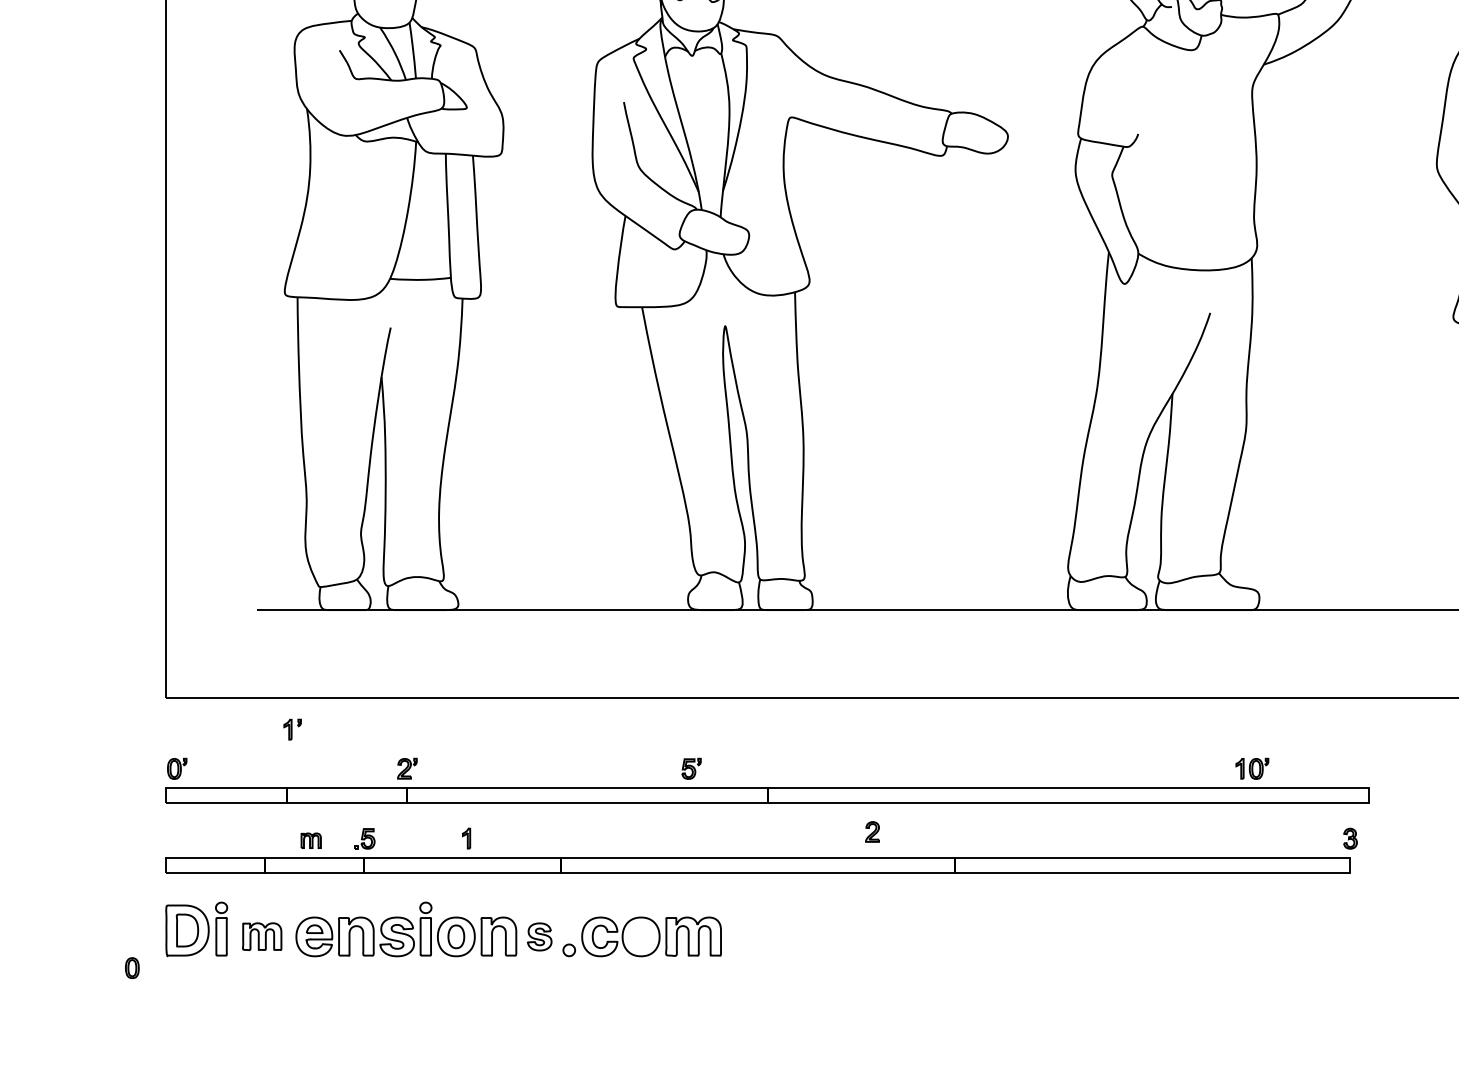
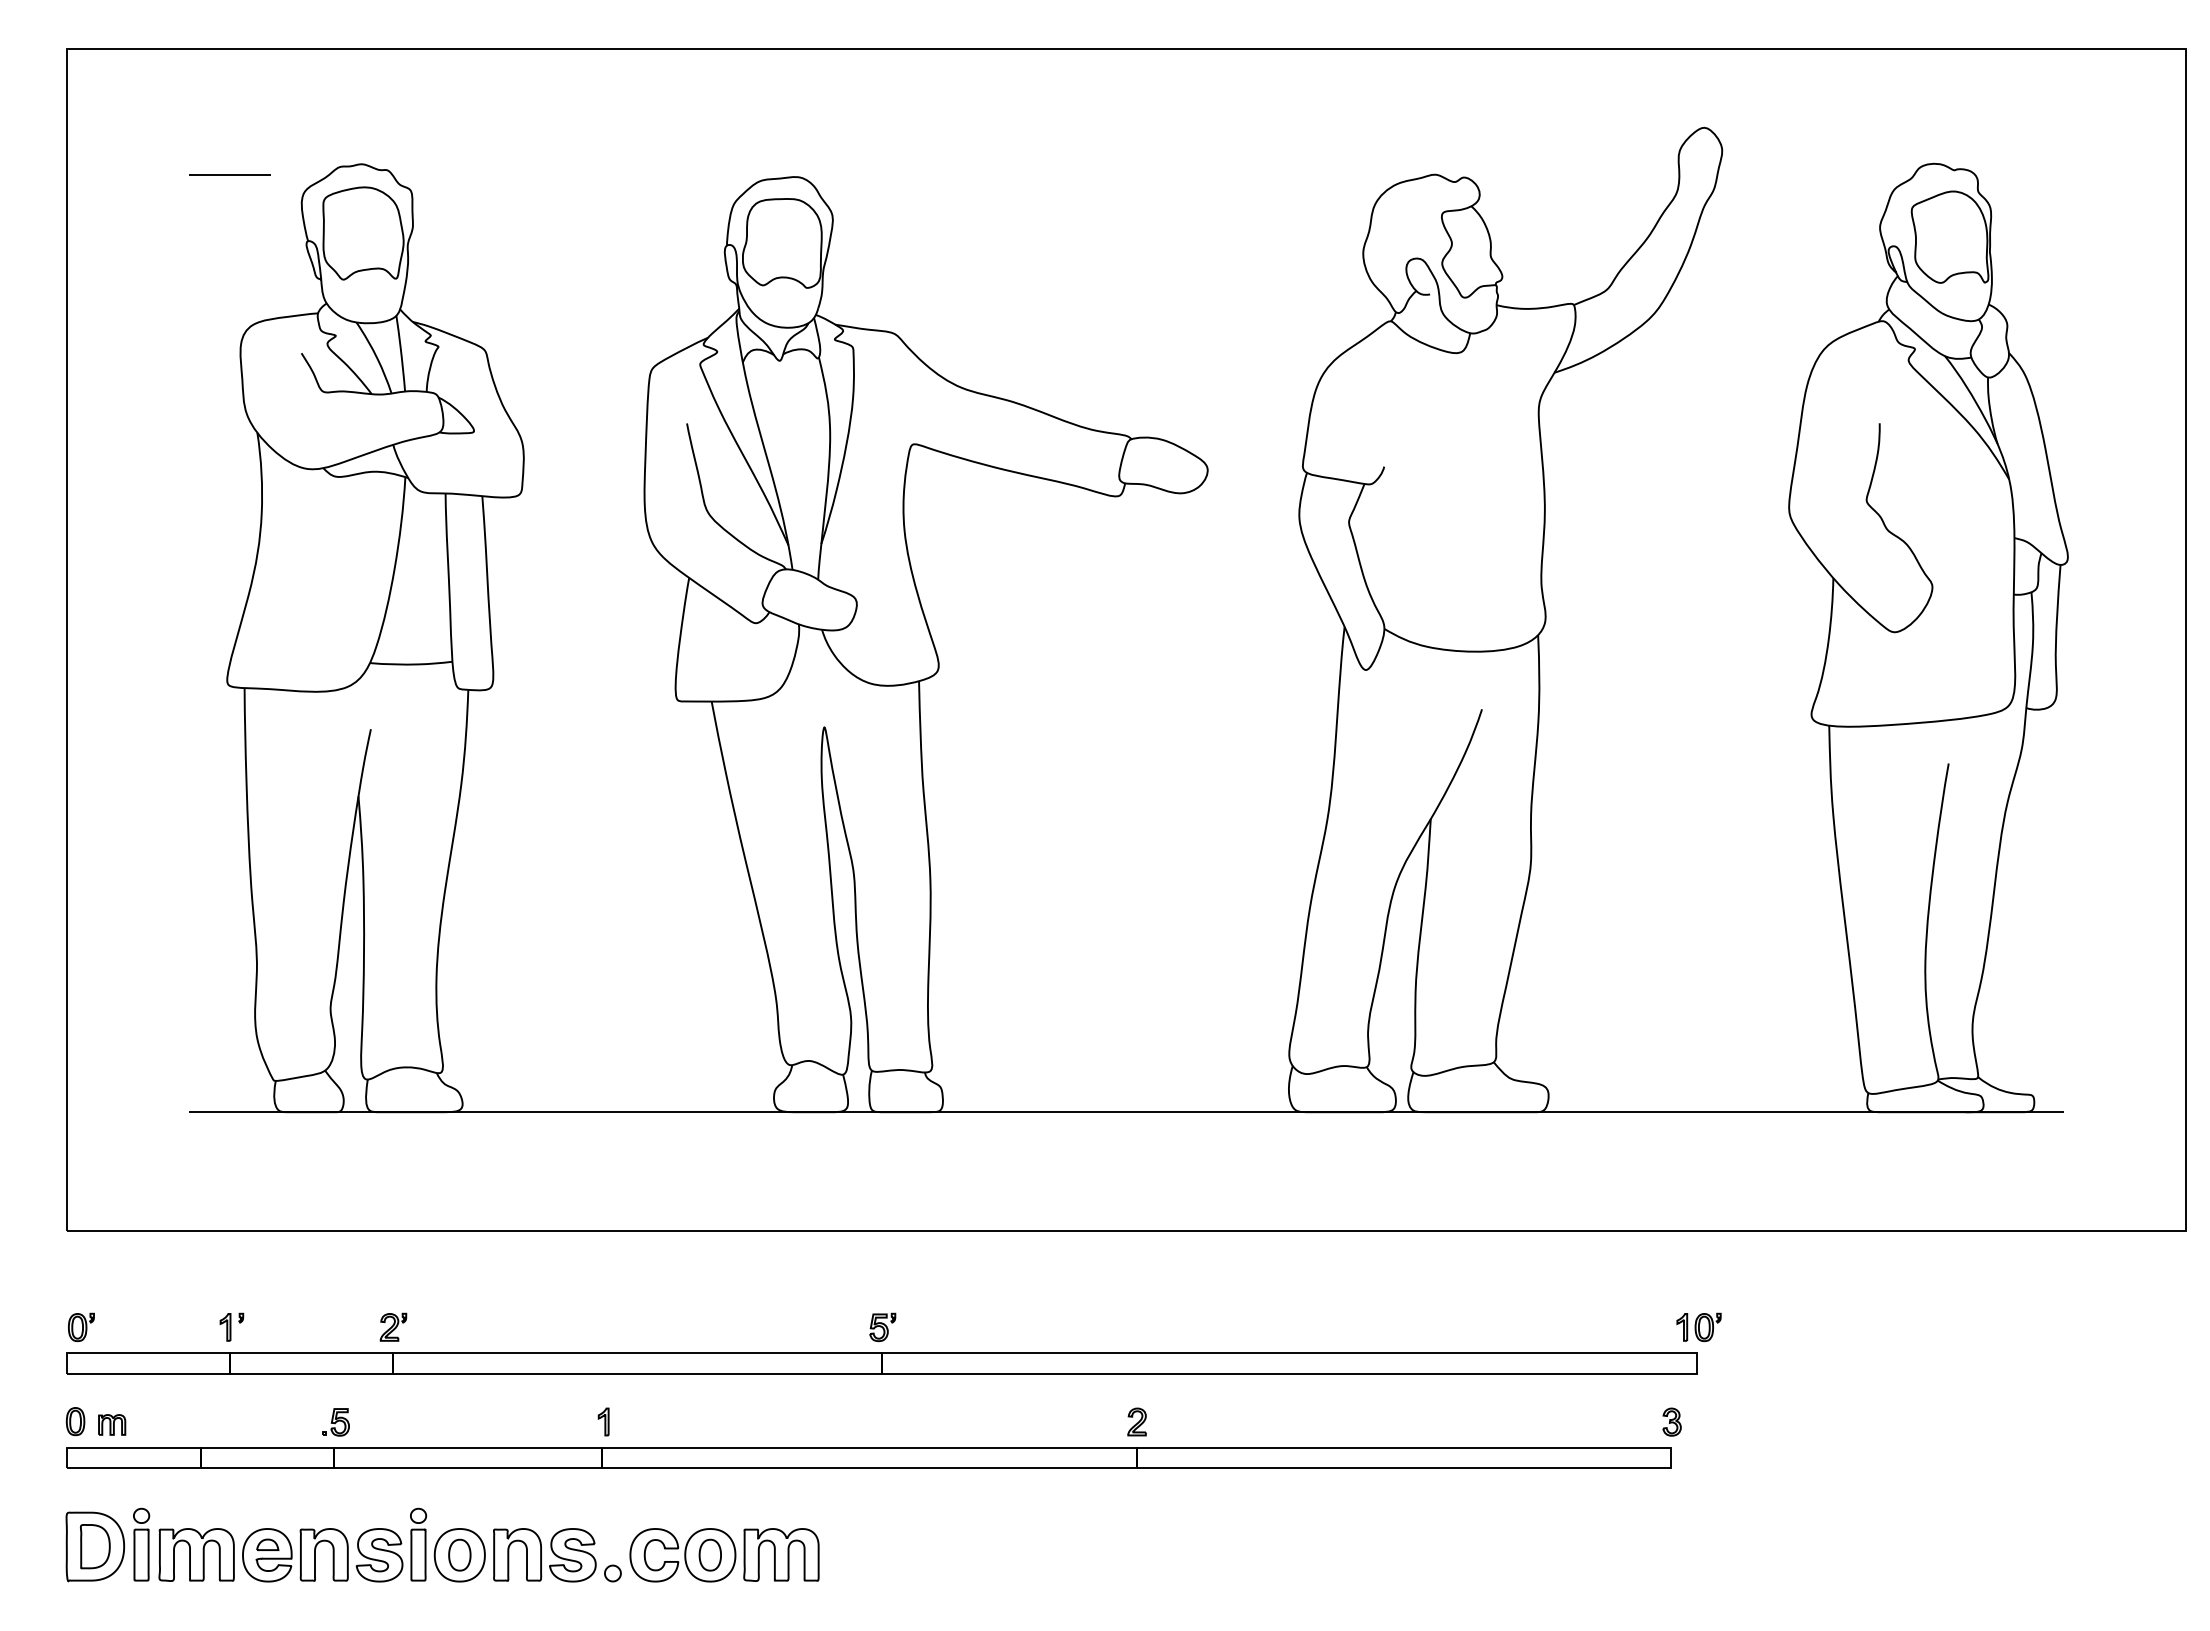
part: (292, 729) -> (231, 1326), moved
part: (691, 768) -> (882, 1326), moved
part: (1251, 768) -> (1698, 1327), moved
part: (872, 831) -> (1136, 1421), moved
part: (466, 838) -> (603, 1421), moved
part: (311, 840) -> (112, 1424), moved
part: (262, 936) -> (196, 1554), size x1.43
part: (640, 936) -> (709, 1554), added
part: (539, 937) -> (572, 1555), size x1.43
part: (132, 968) -> (75, 1421), moved

